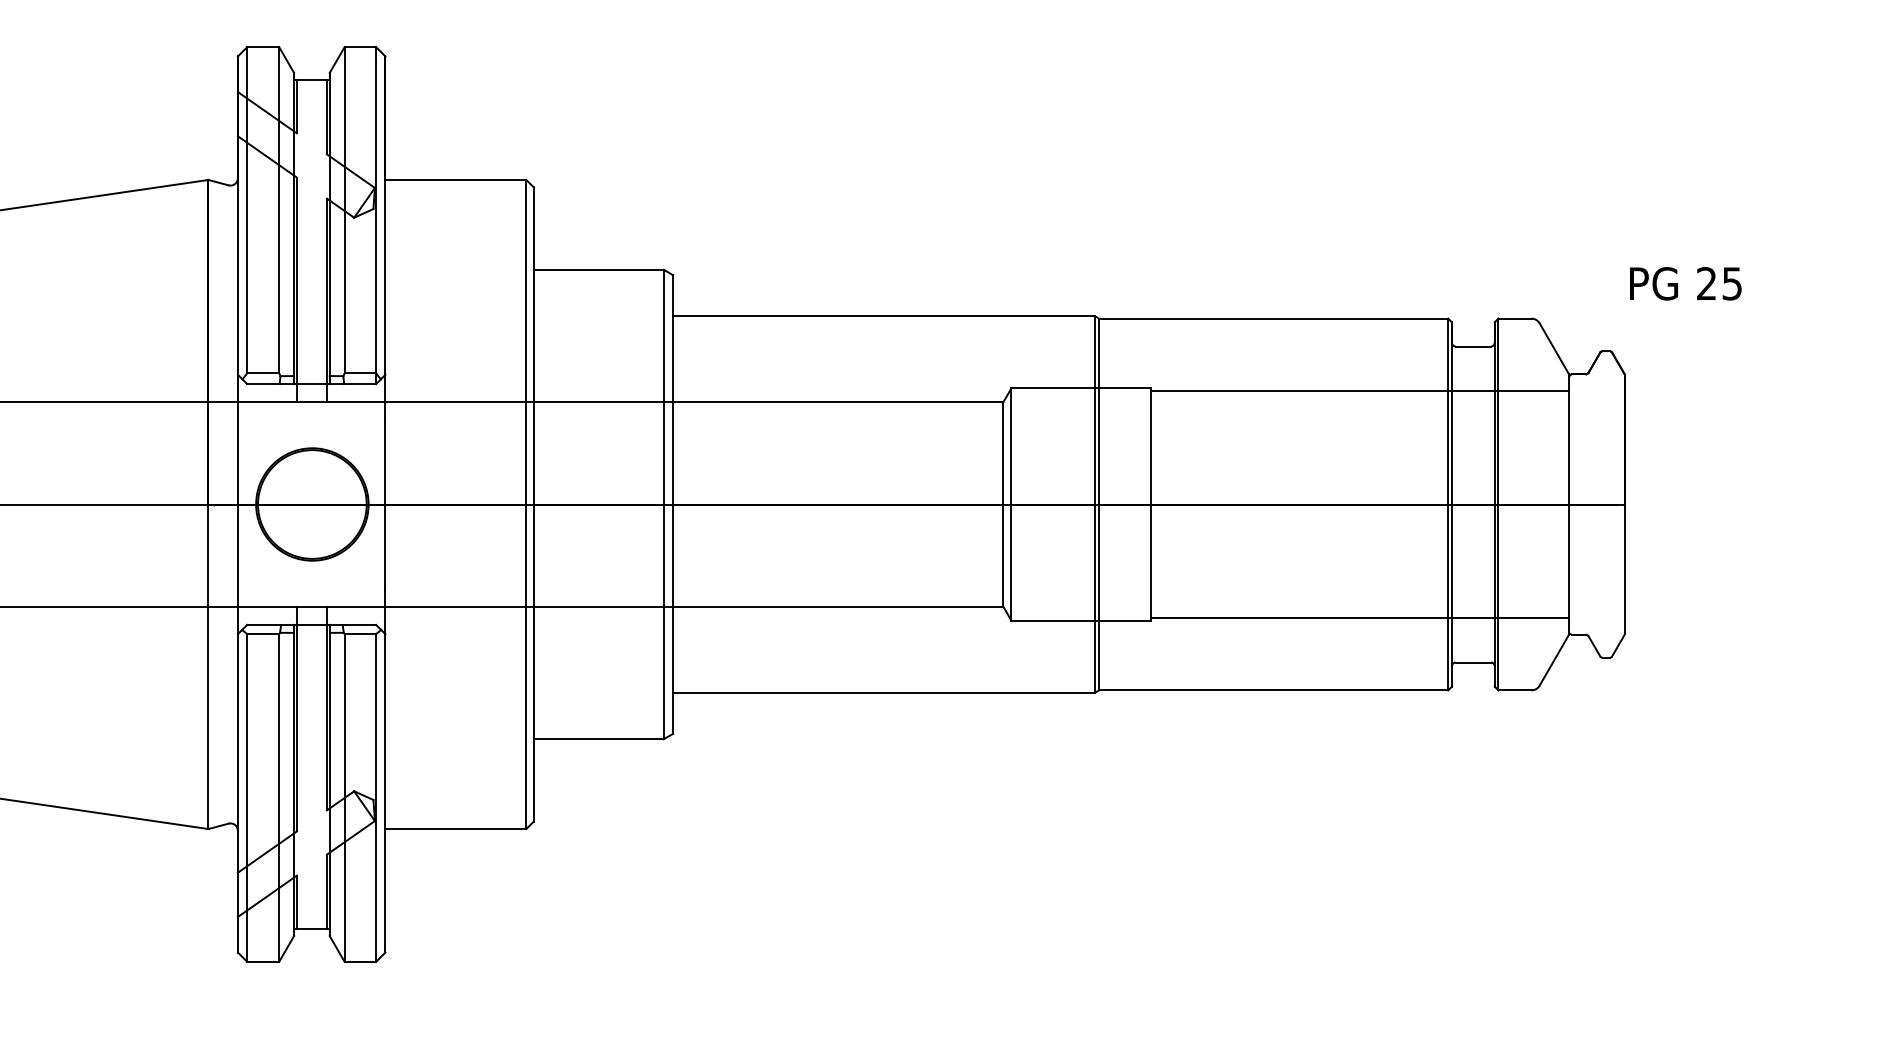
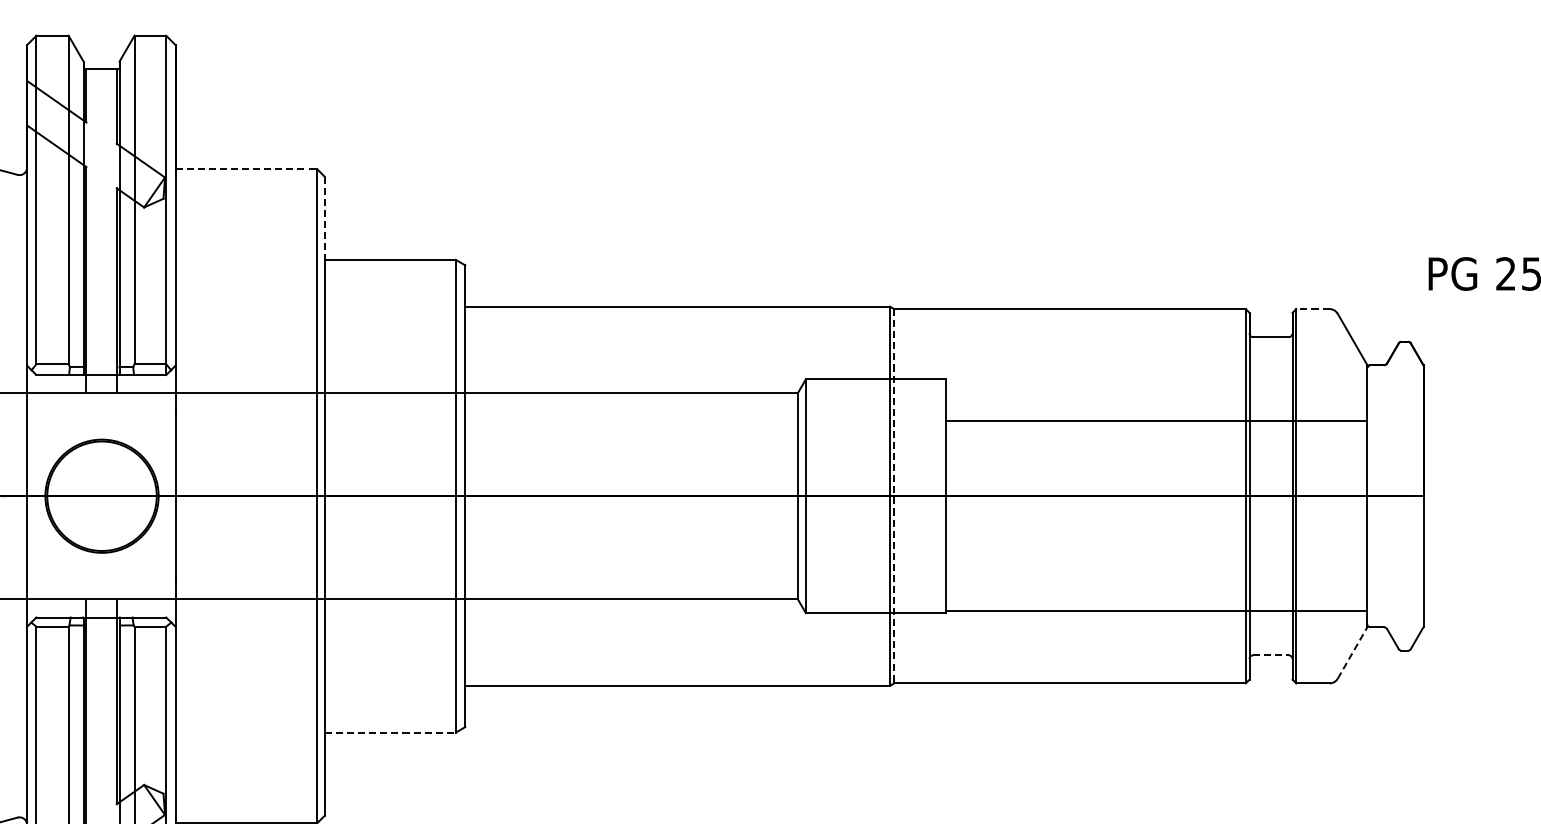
line: (456, 179) -> (247, 168), solid -> dashed
line: (533, 229) -> (324, 219), solid -> dashed
line: (1514, 318) -> (1312, 308), solid -> dashed
line: (1359, 390) -> (1156, 420), moved
line: (1099, 504) -> (894, 496), solid -> dashed
line: (1554, 659) -> (1352, 652), solid -> dashed
line: (1473, 662) -> (1271, 655), solid -> dashed
line: (599, 739) -> (391, 732), solid -> dashed

